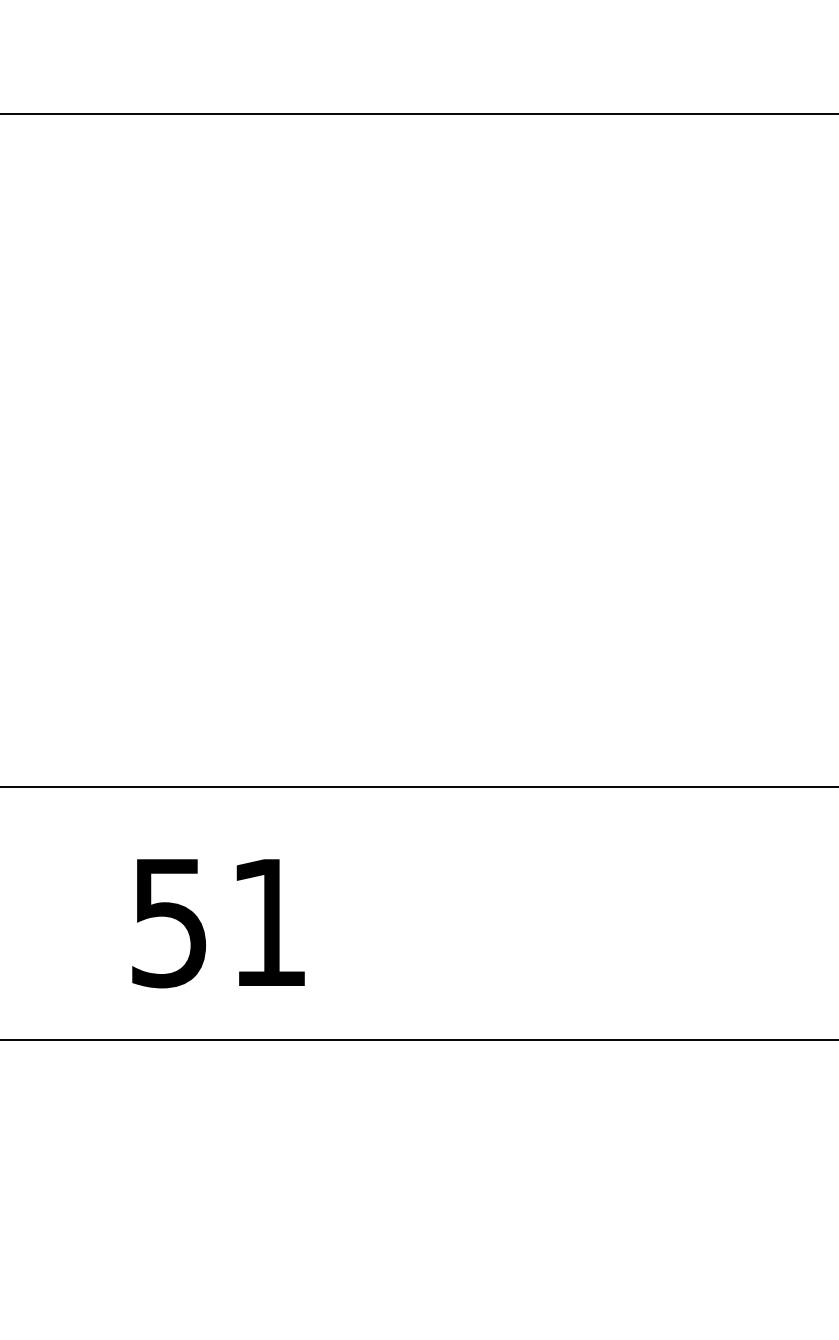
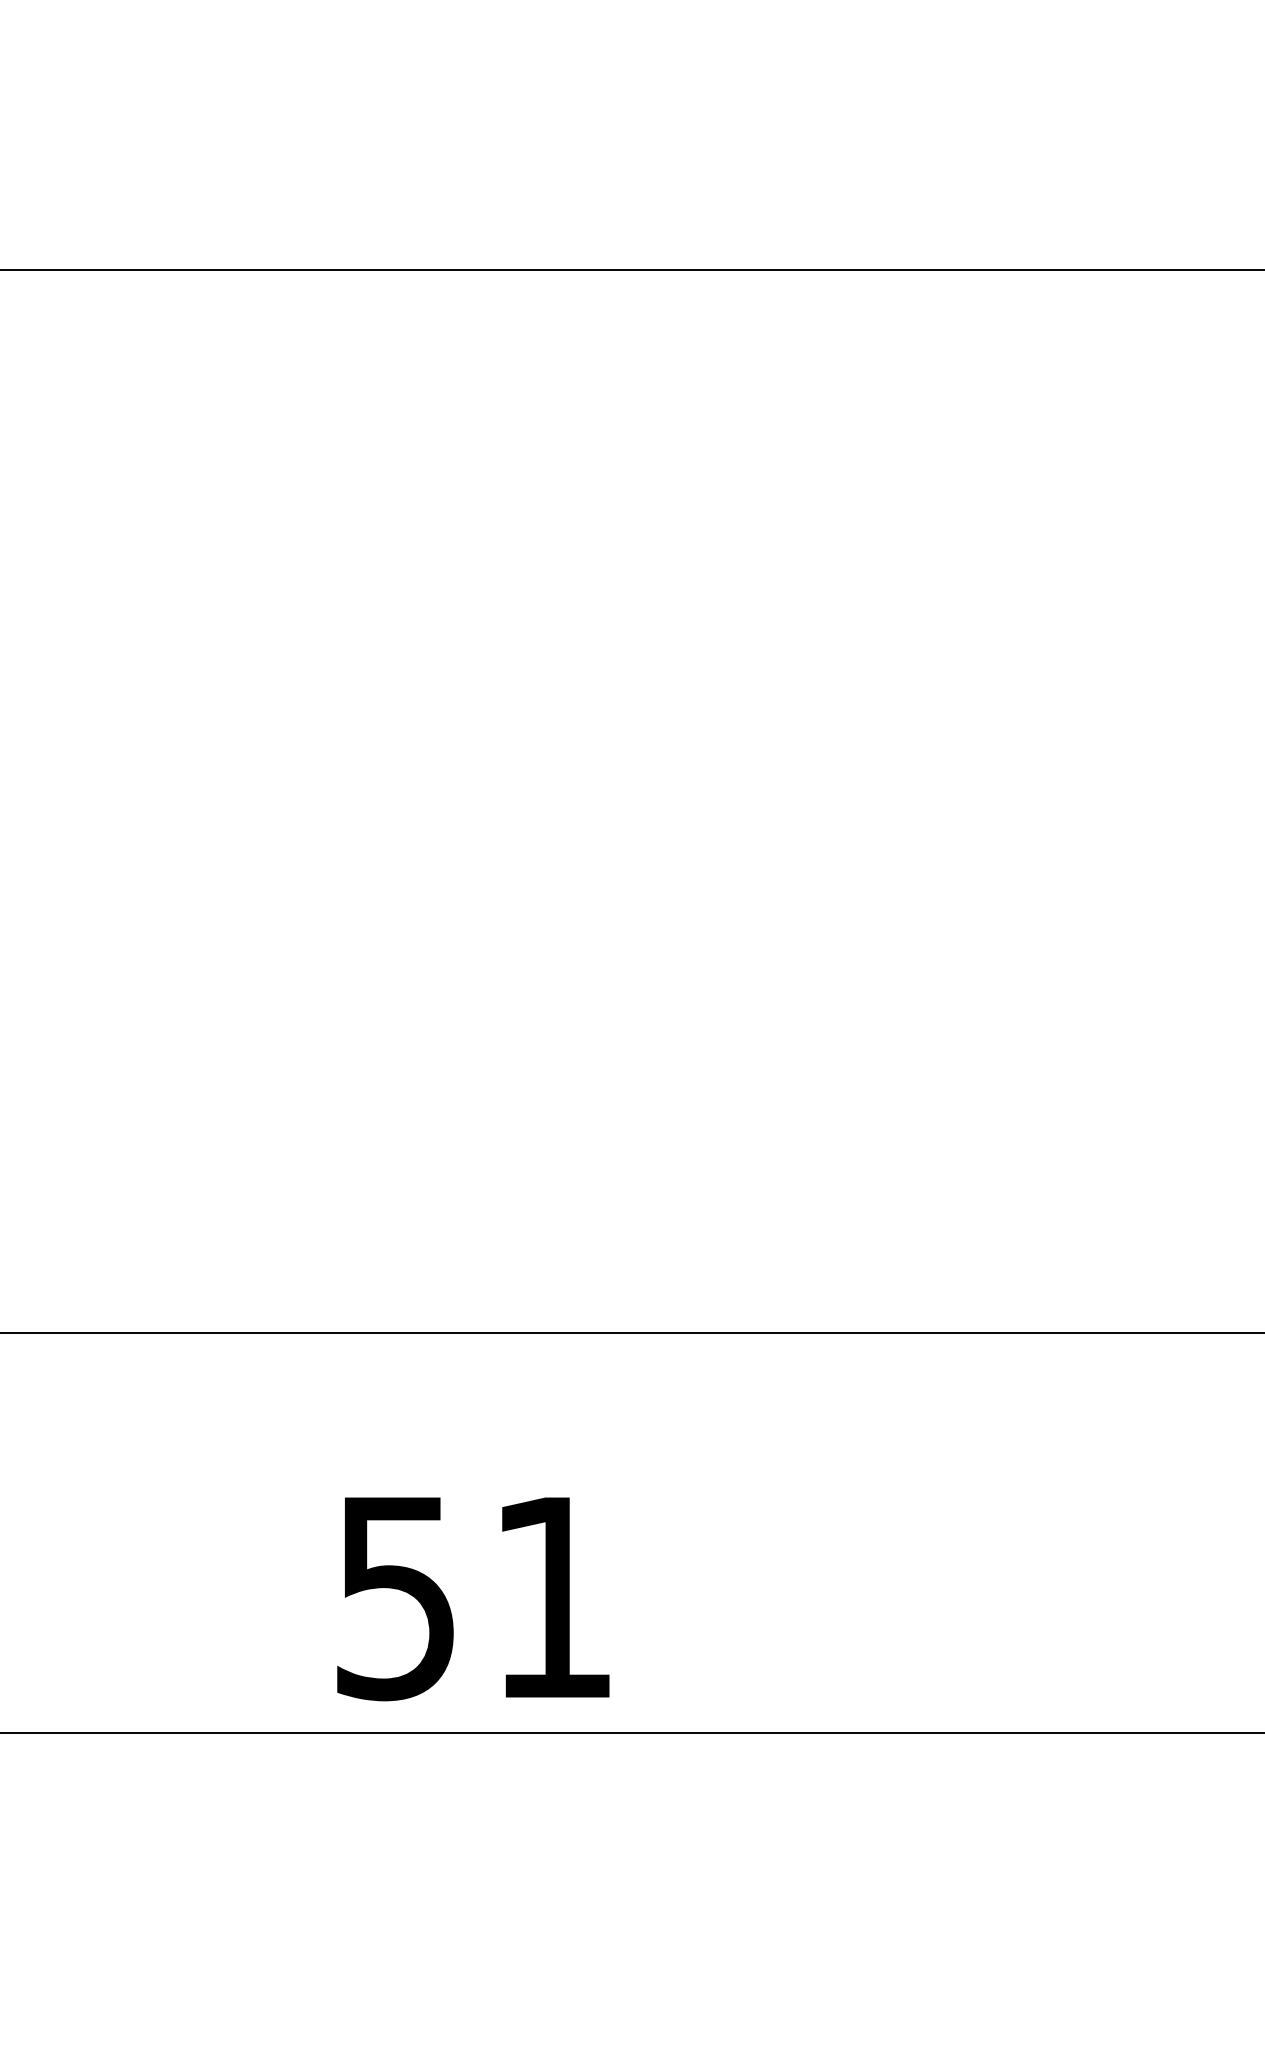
text: (218, 923) -> (473, 1598), moved

